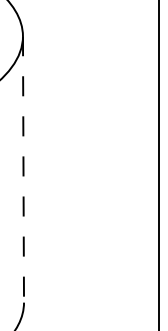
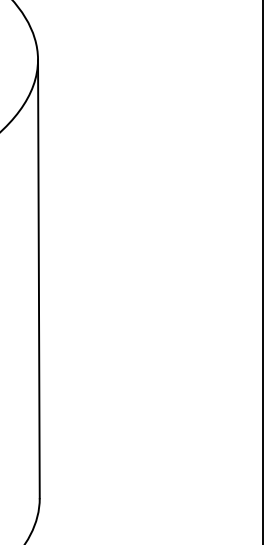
line: (23, 169) -> (38, 279), dashed -> solid

